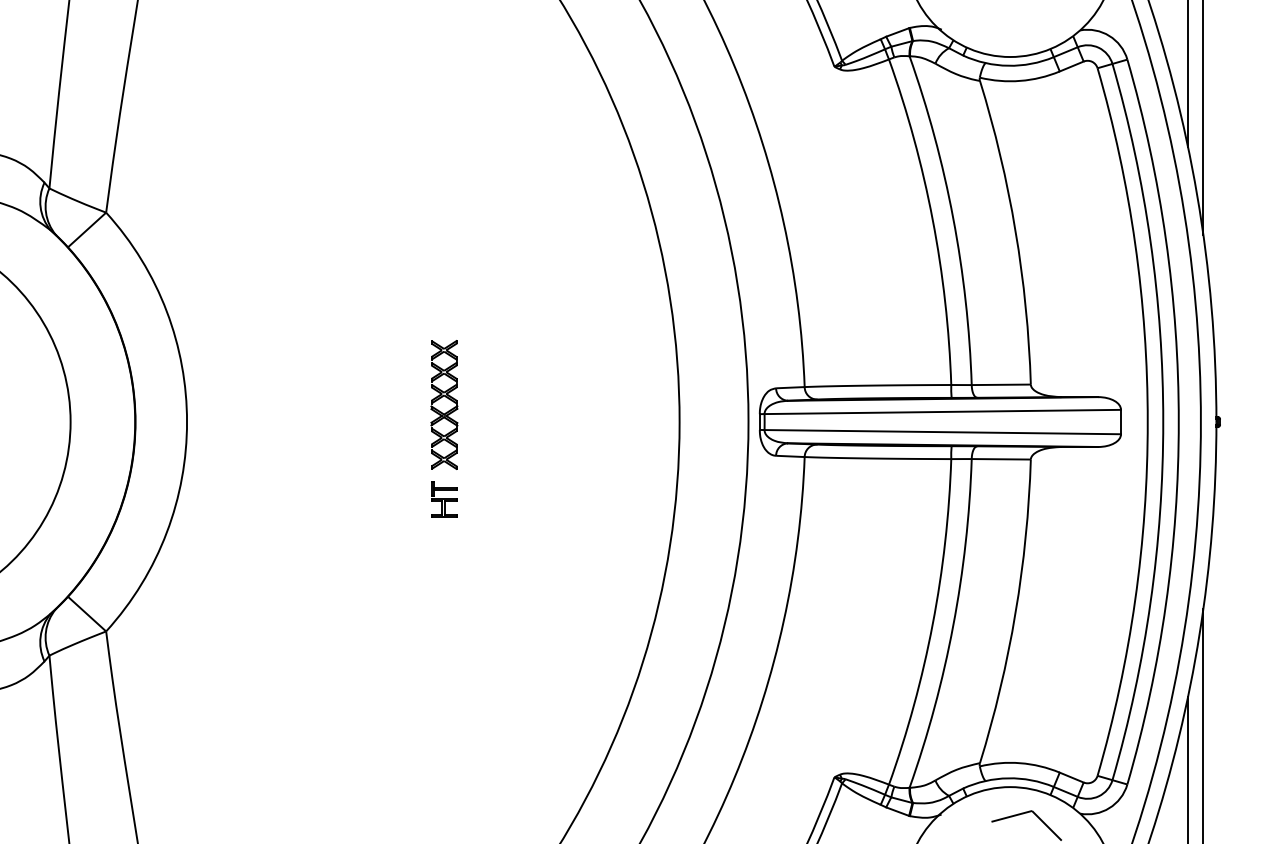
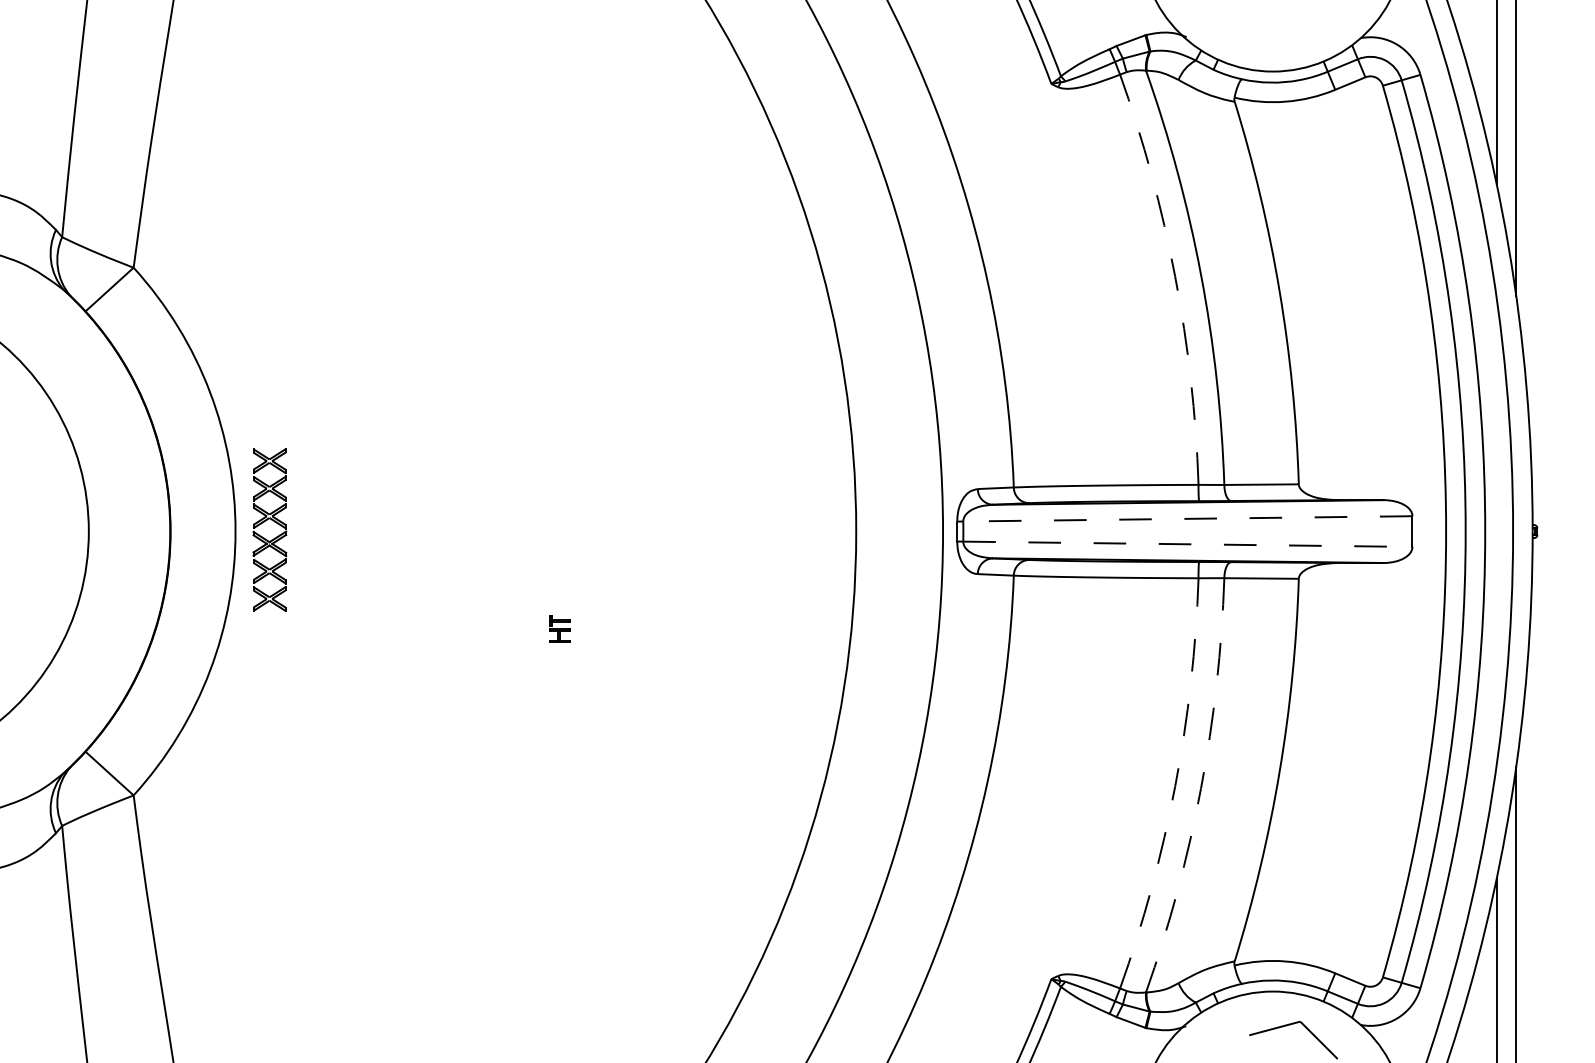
arc: (932, 219) -> (1175, 276), solid -> dashed
part: (441, 398) -> (266, 521), moved
line: (942, 411) -> (1187, 518), solid -> dashed
line: (942, 432) -> (1187, 544), solid -> dashed
part: (444, 498) -> (559, 628), size x0.6
arc: (932, 624) -> (1175, 786), solid -> dashed
arc: (953, 625) -> (1201, 788), solid -> dashed

